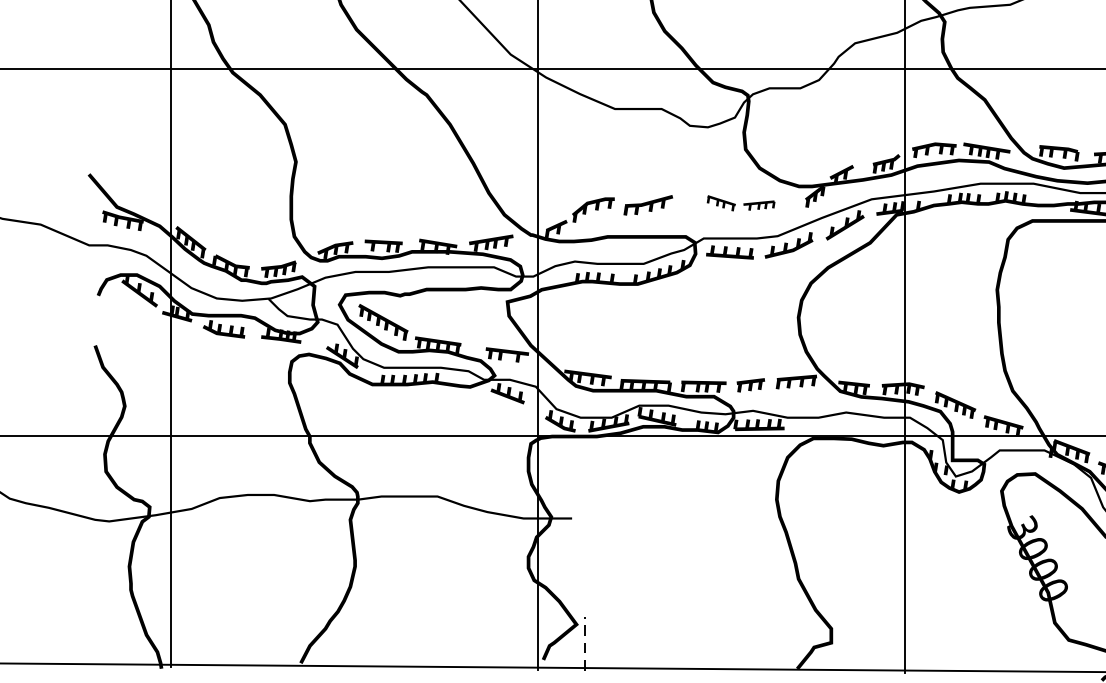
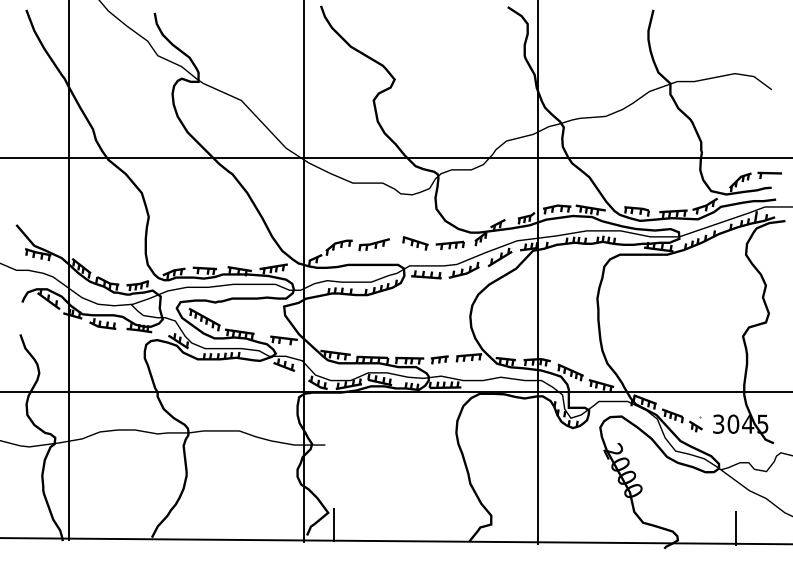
part: (741, 203) -> (433, 243), size x1.43
text: (1022, 527) -> (613, 450), 3000 -> 2000
line: (584, 642) -> (333, 524), dashed -> solid

